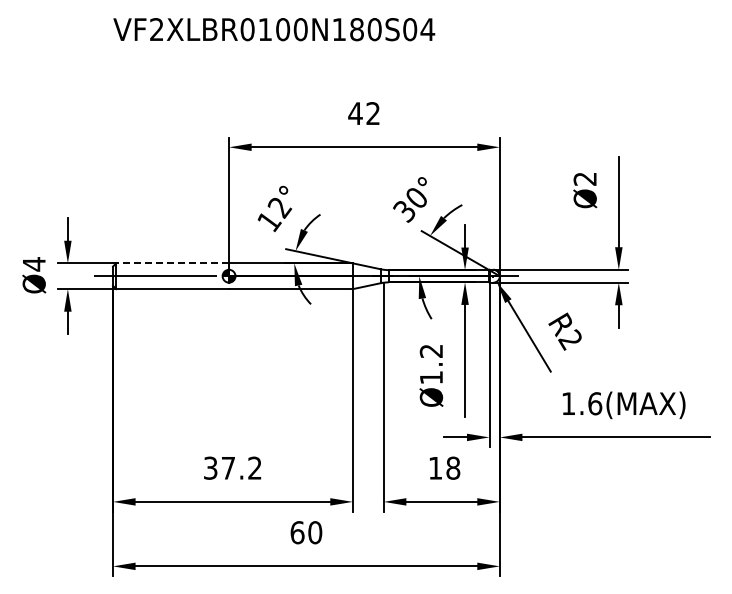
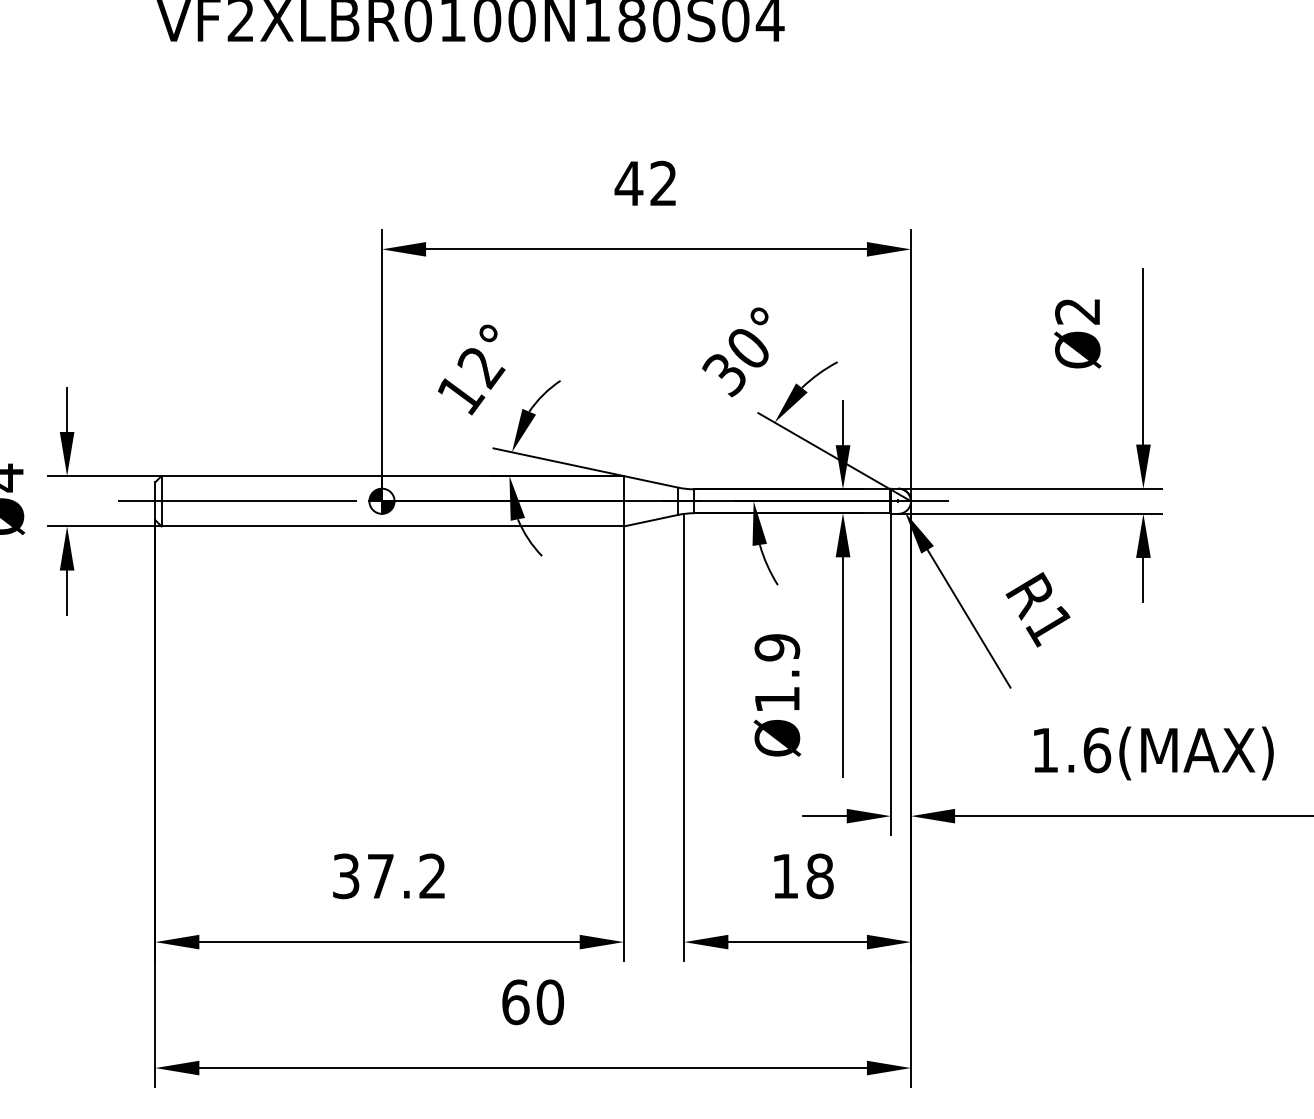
line: (172, 263) -> (271, 476), dashed -> solid
text: (569, 339) -> (1047, 624), R2 -> R1
text: (431, 351) -> (777, 648), Ø1.2 -> Ø1.9

